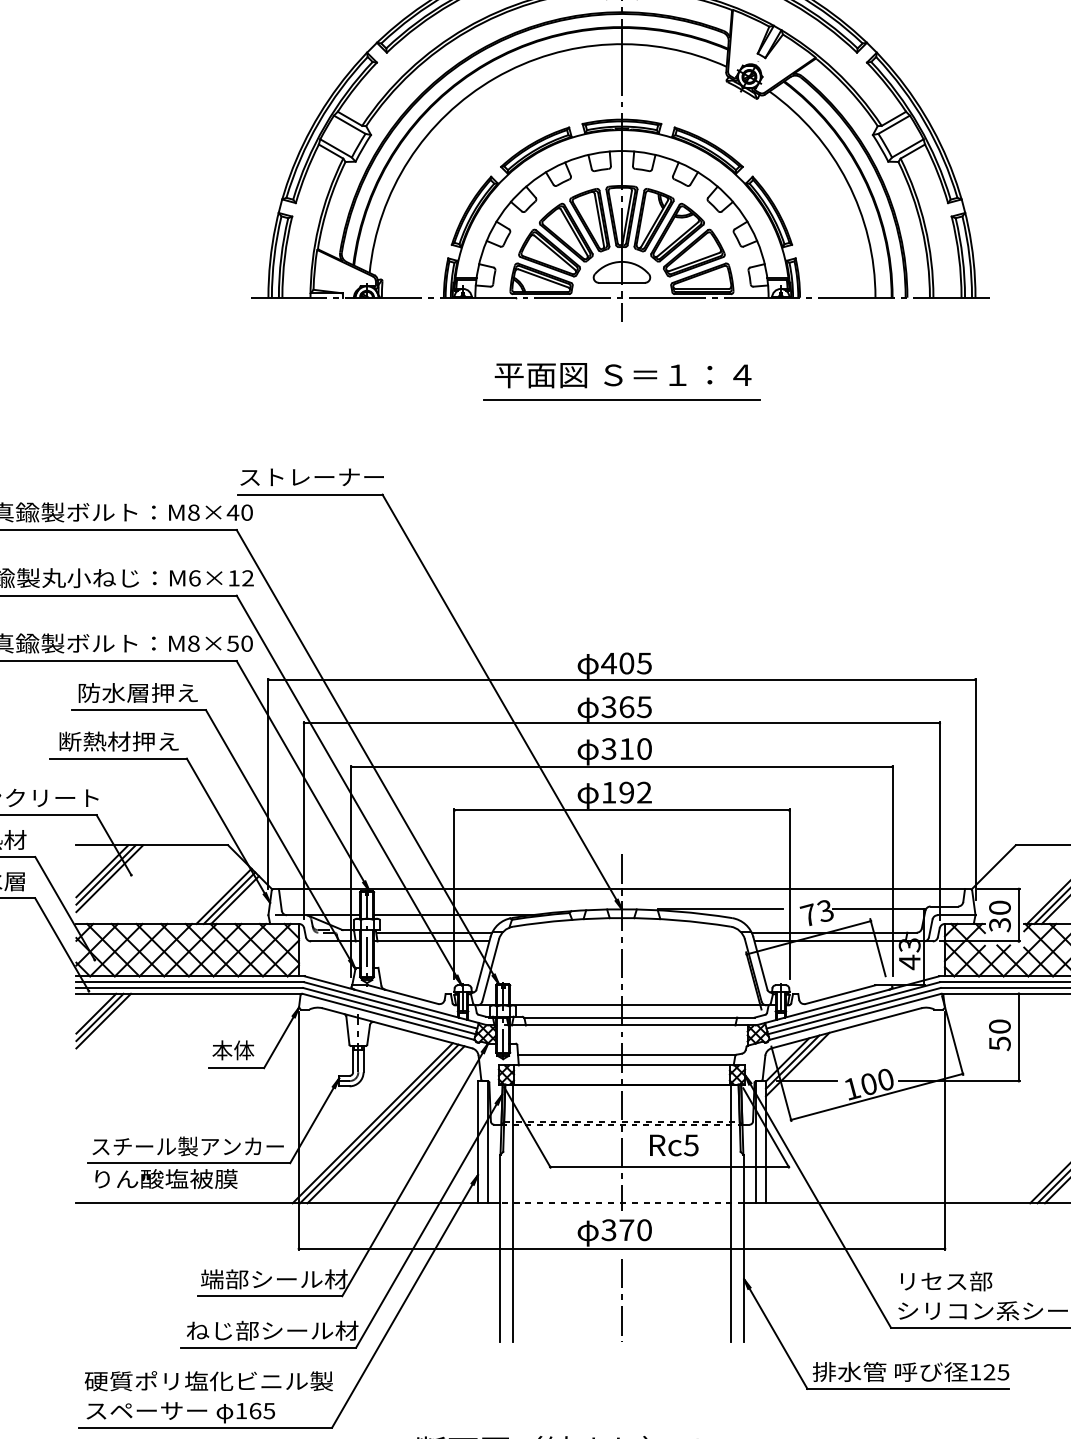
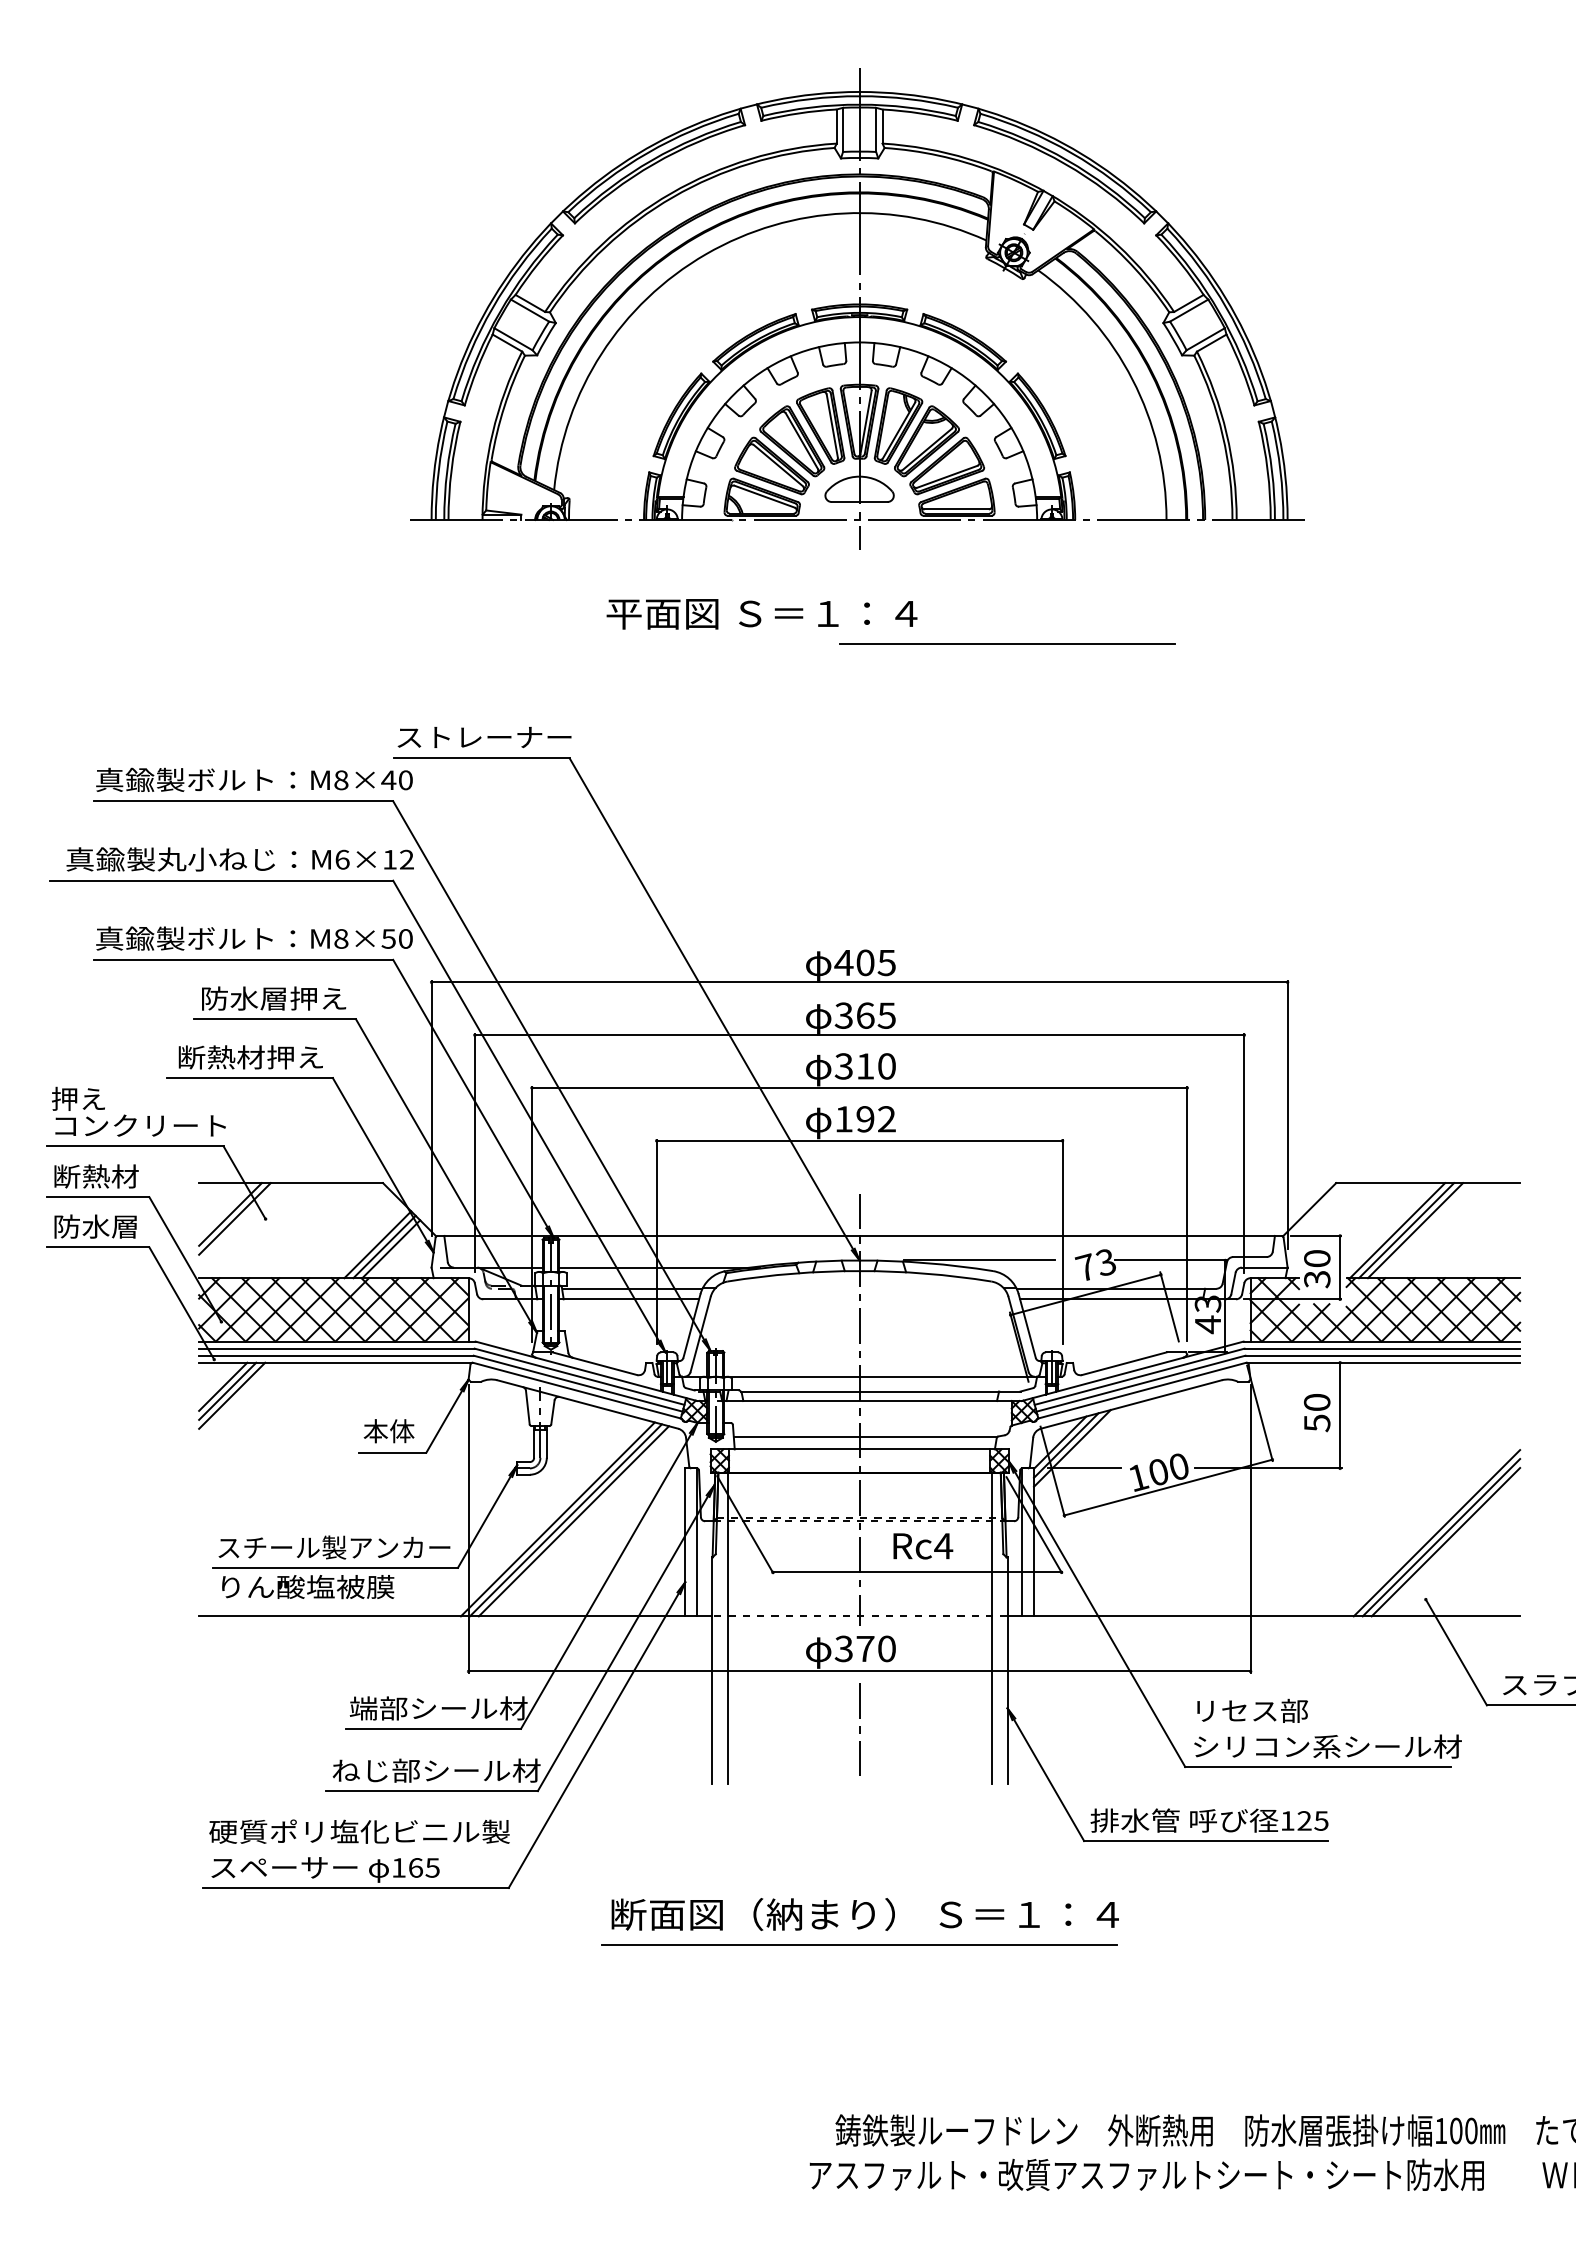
text: (622, 375) -> (761, 614), moved
line: (621, 399) -> (1007, 643), moved
line: (109, 878) -> (239, 1223), removed
text: (691, 1145) -> (943, 1546), Rc5 -> Rc4

